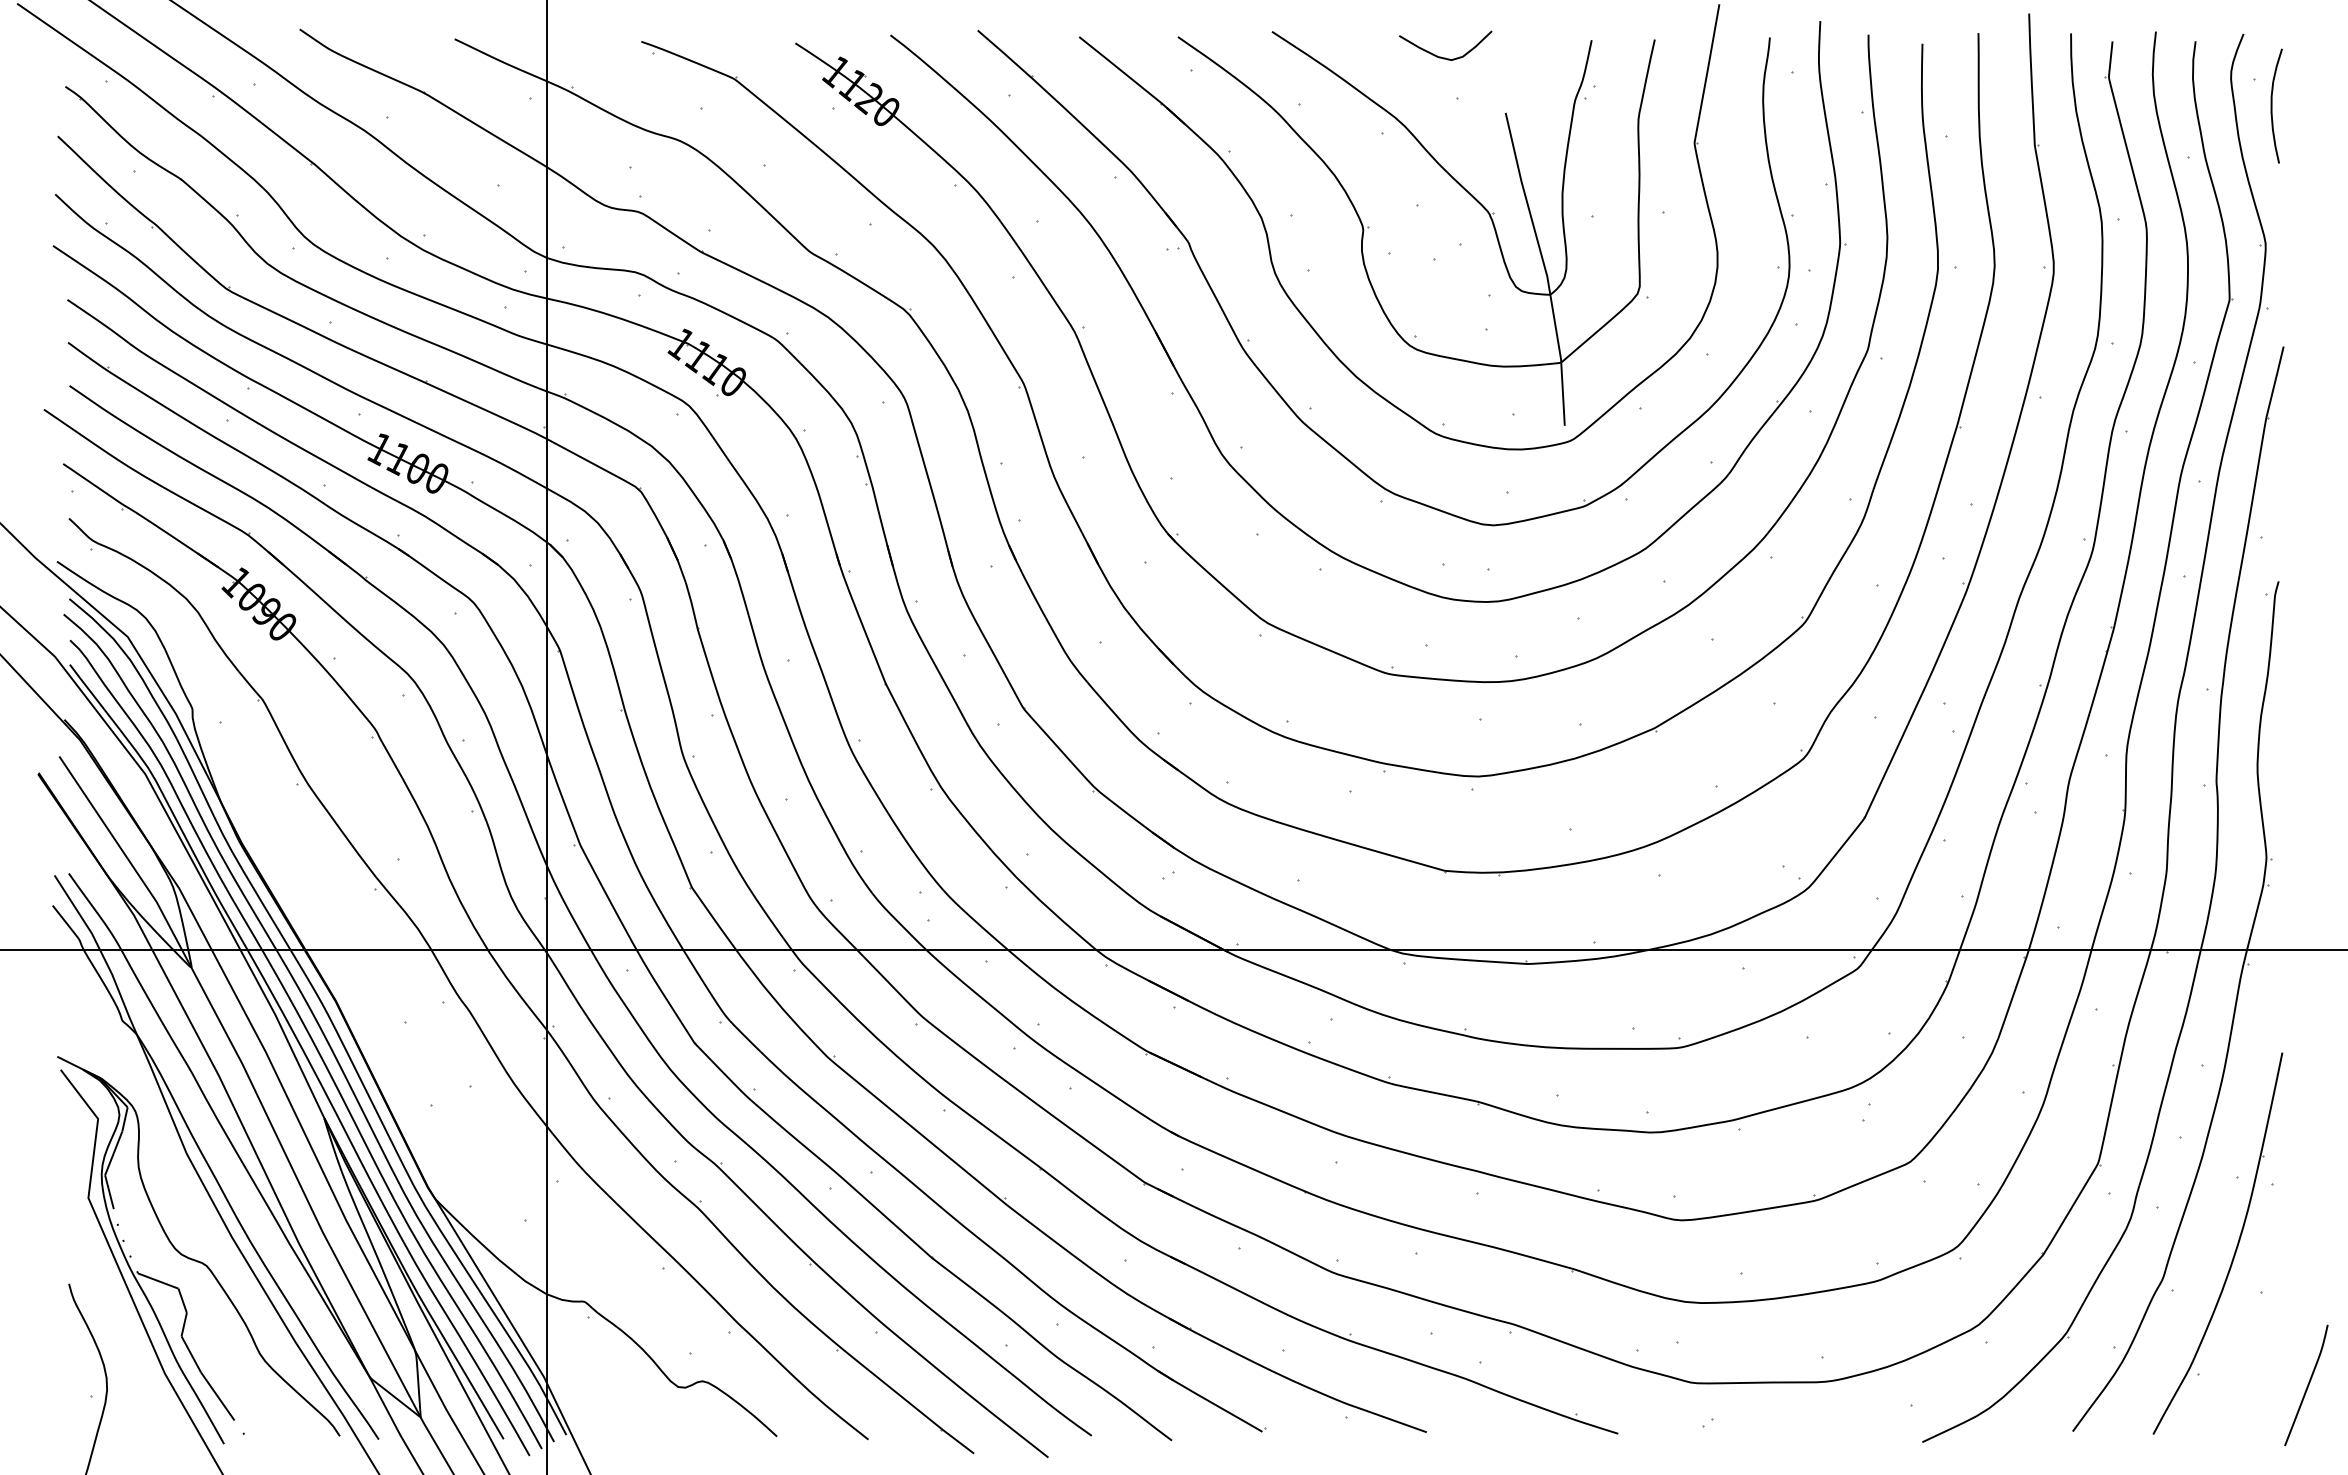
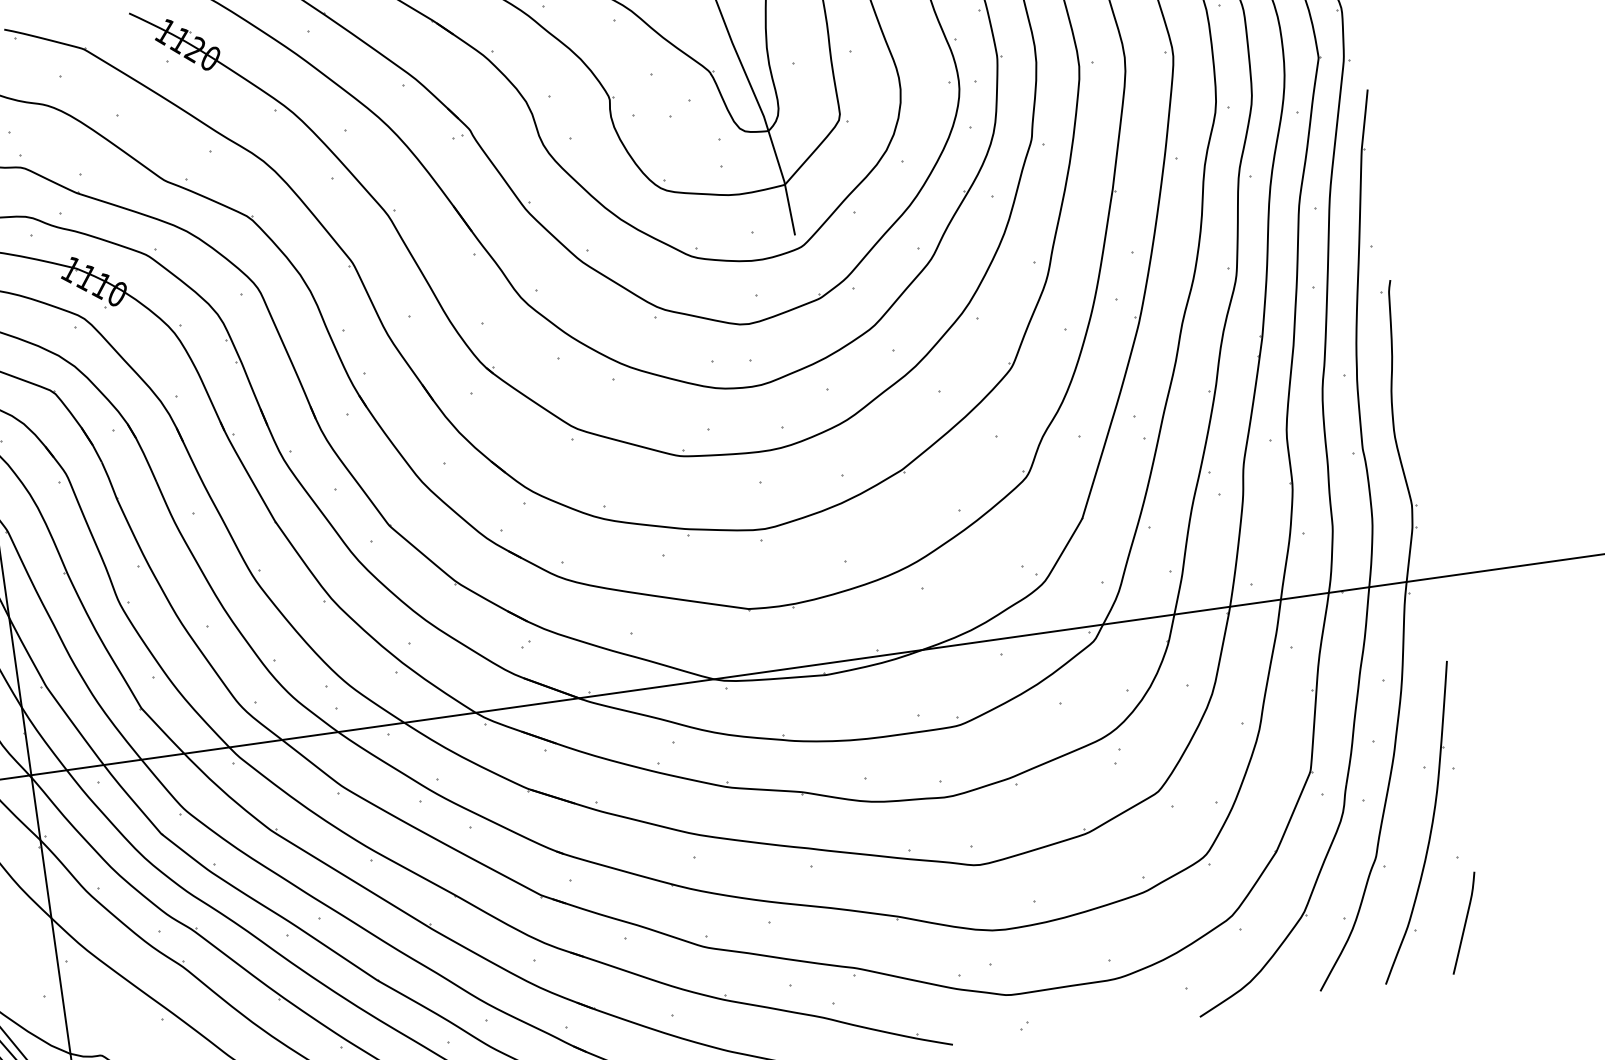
curve: (2307, 1385) -> (1464, 923), moved

